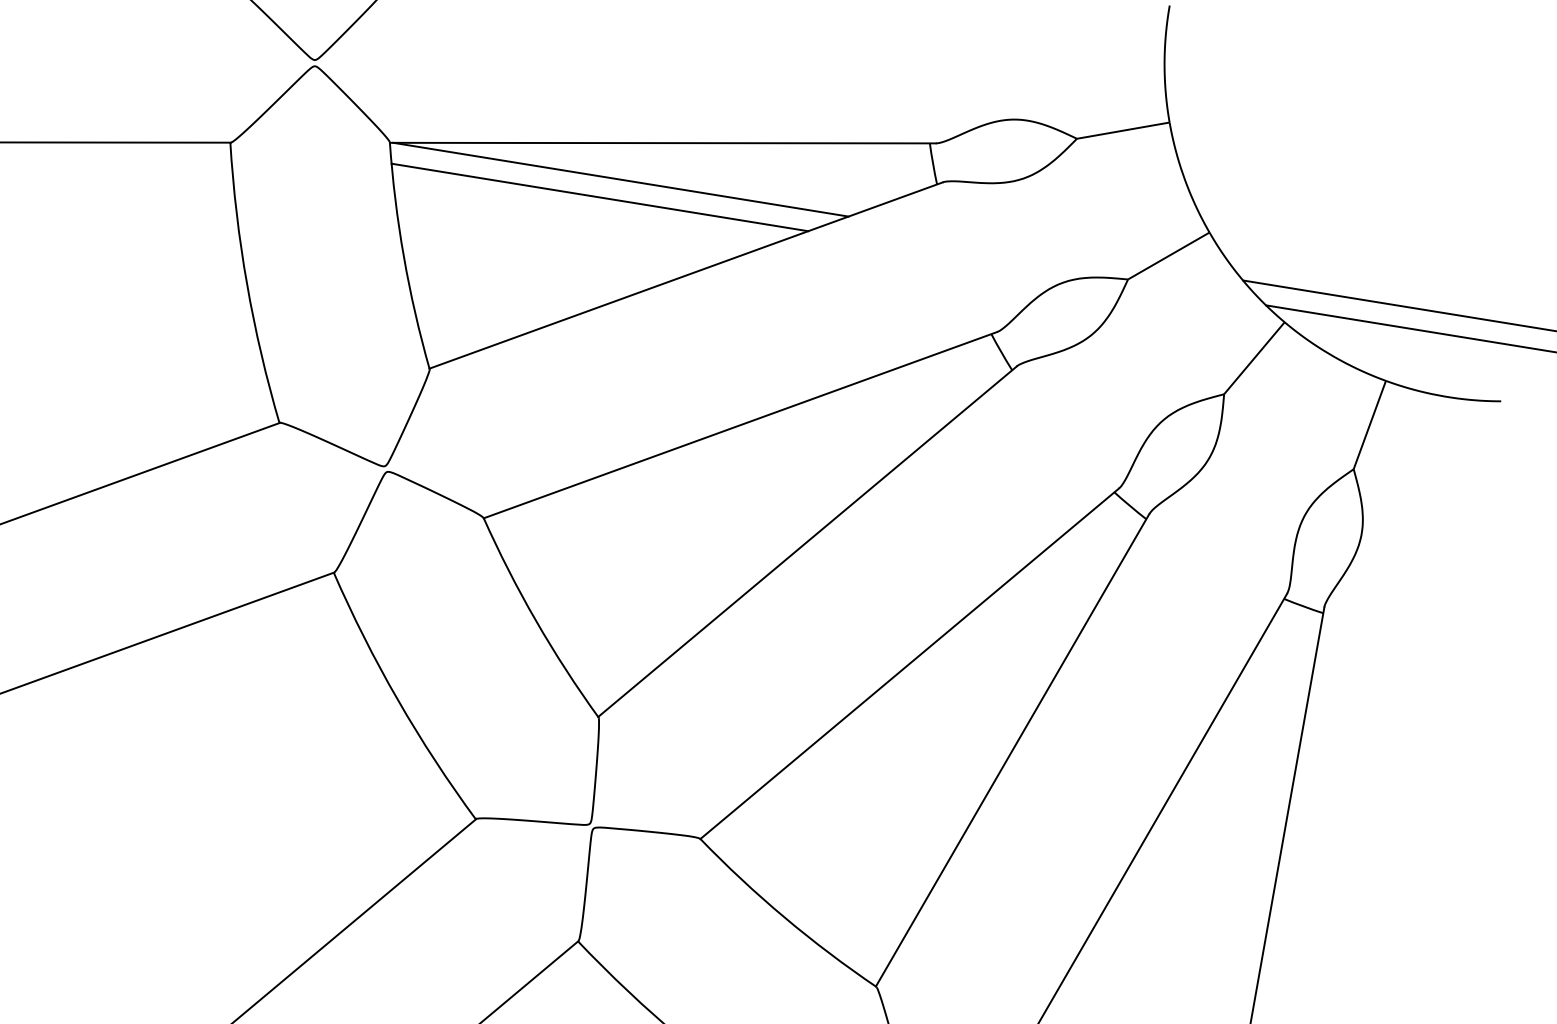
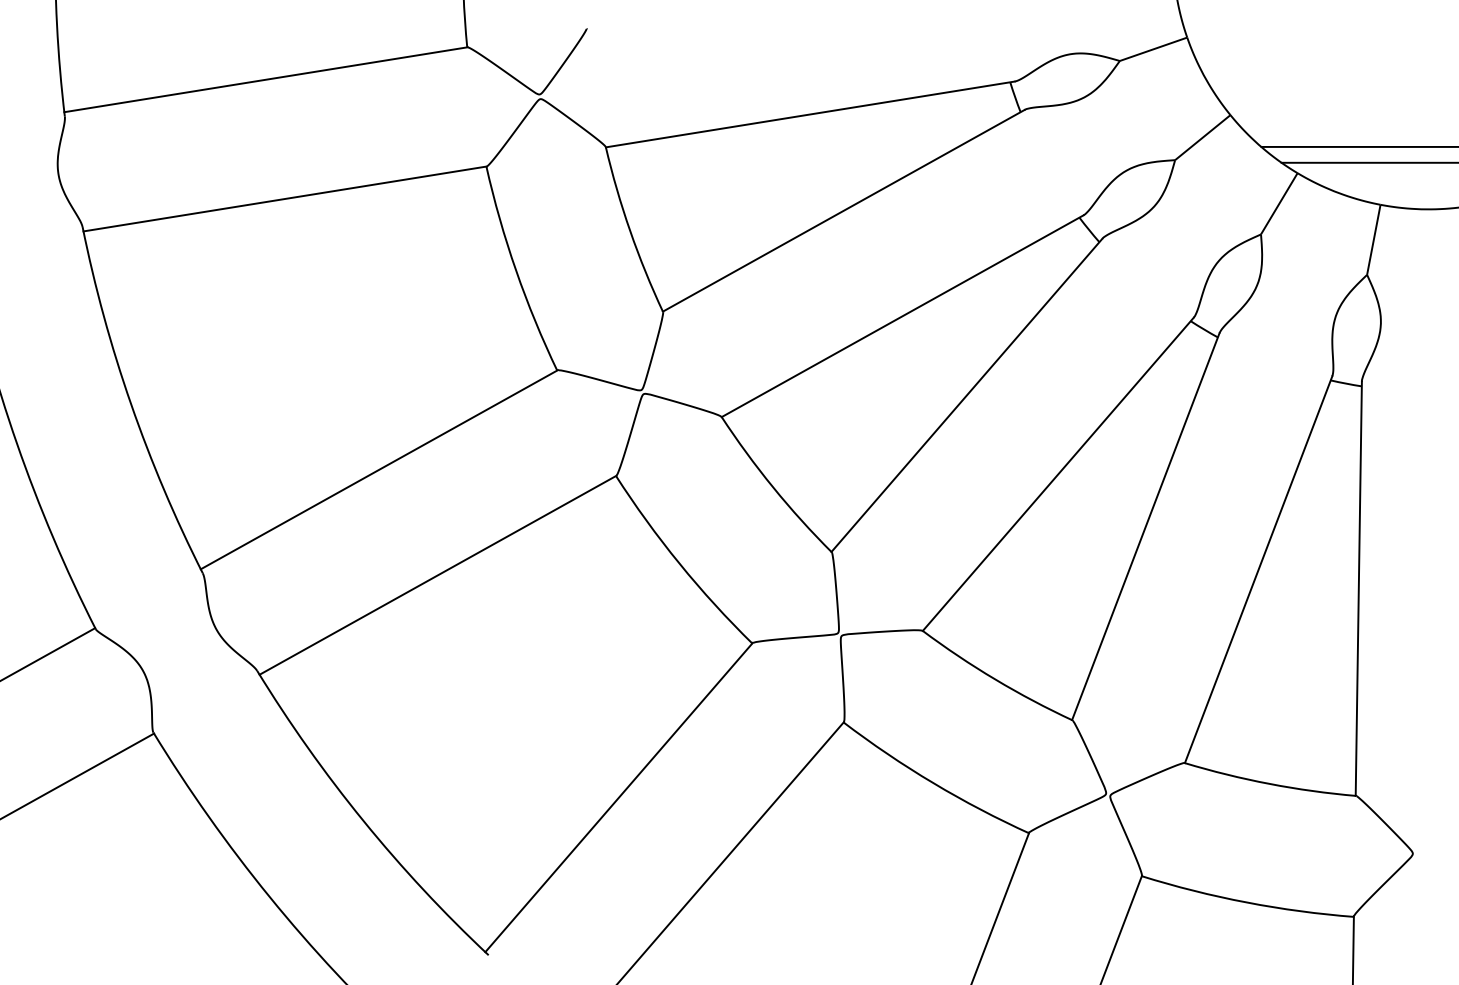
line: (621, 179) -> (783, 146), removed
line: (599, 197) -> (769, 162), removed

